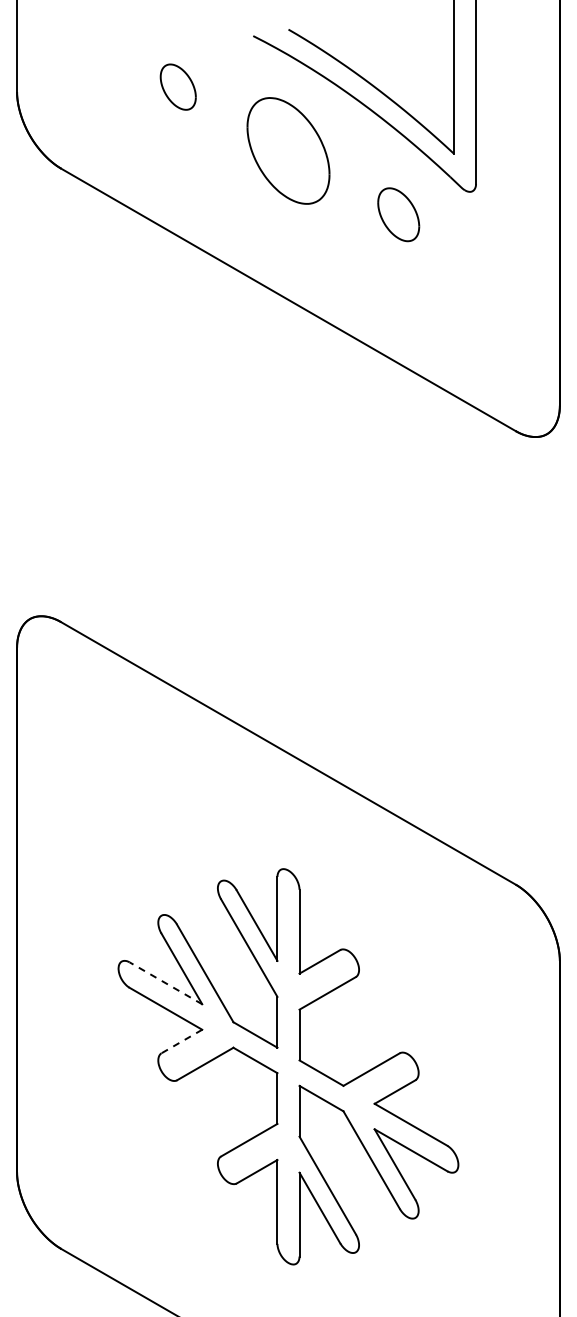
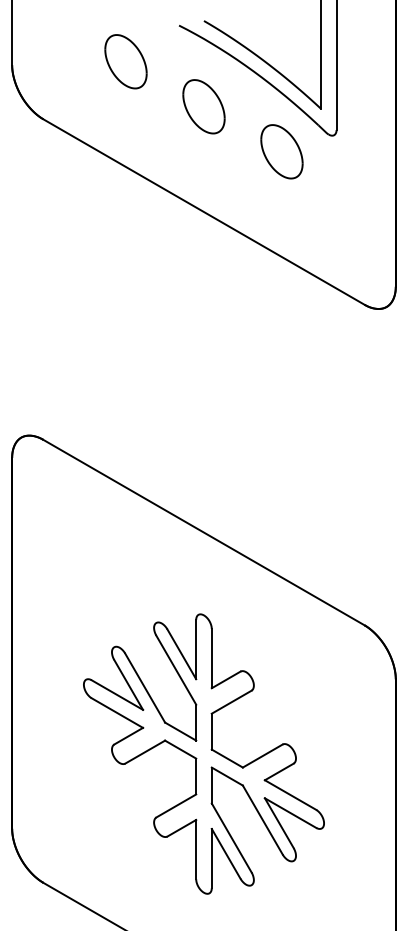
part: (178, 86) -> (126, 61), size x1.67
part: (288, 150) -> (204, 106), size x0.71
part: (398, 214) -> (281, 151), size x1.43
line: (165, 983) -> (117, 695), dashed -> solid
line: (181, 1041) -> (128, 736), dashed -> solid

